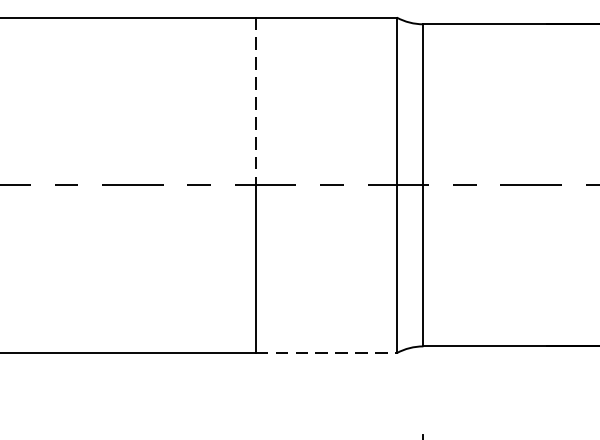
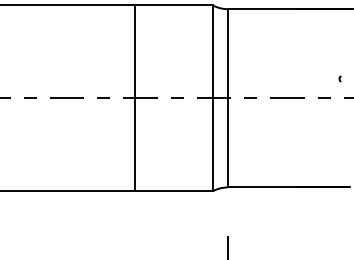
line: (256, 102) -> (135, 52), dashed -> solid
line: (327, 353) -> (174, 191), dashed -> solid

